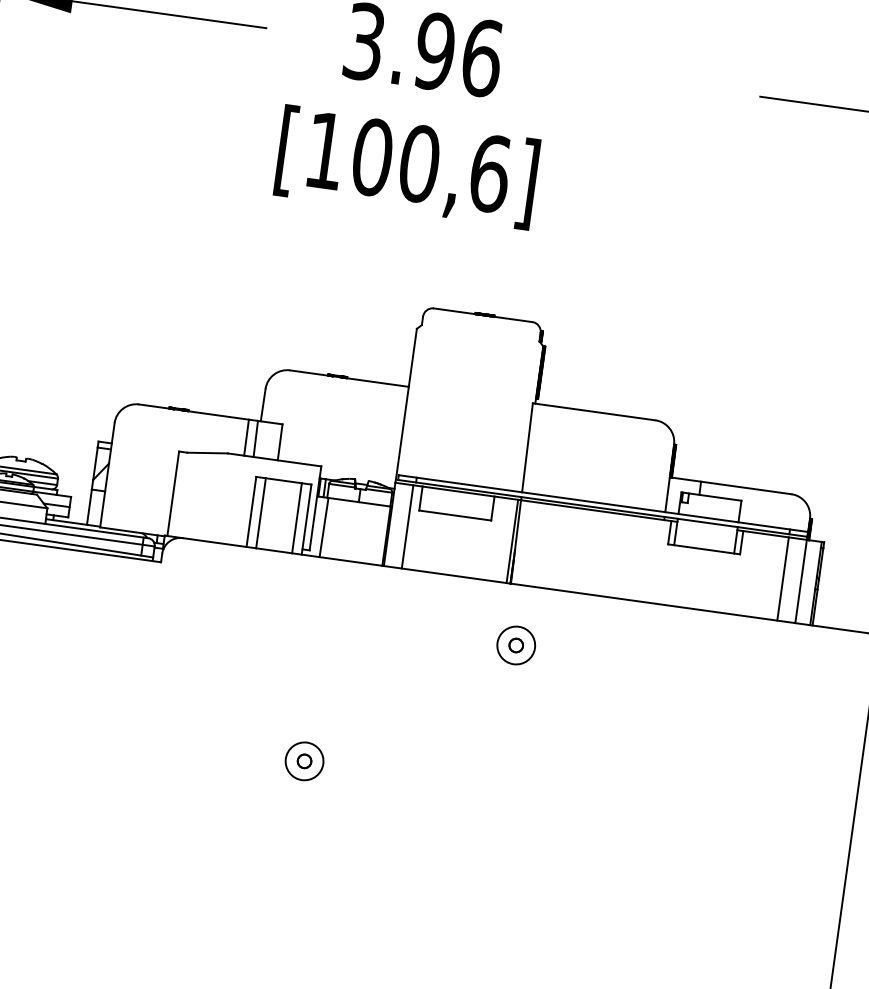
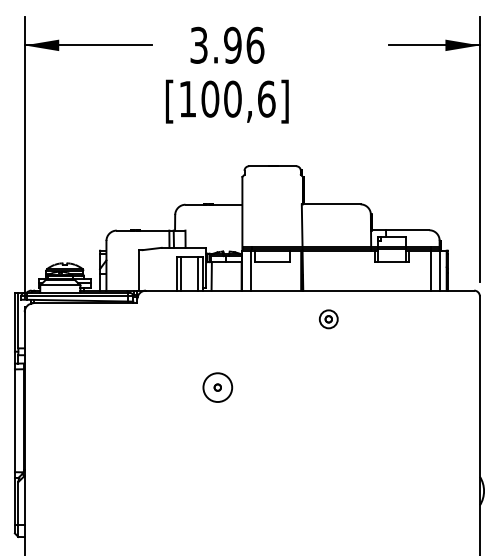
part: (515, 645) -> (328, 319), moved
circle: (303, 761) -> (217, 387), size x1.6

